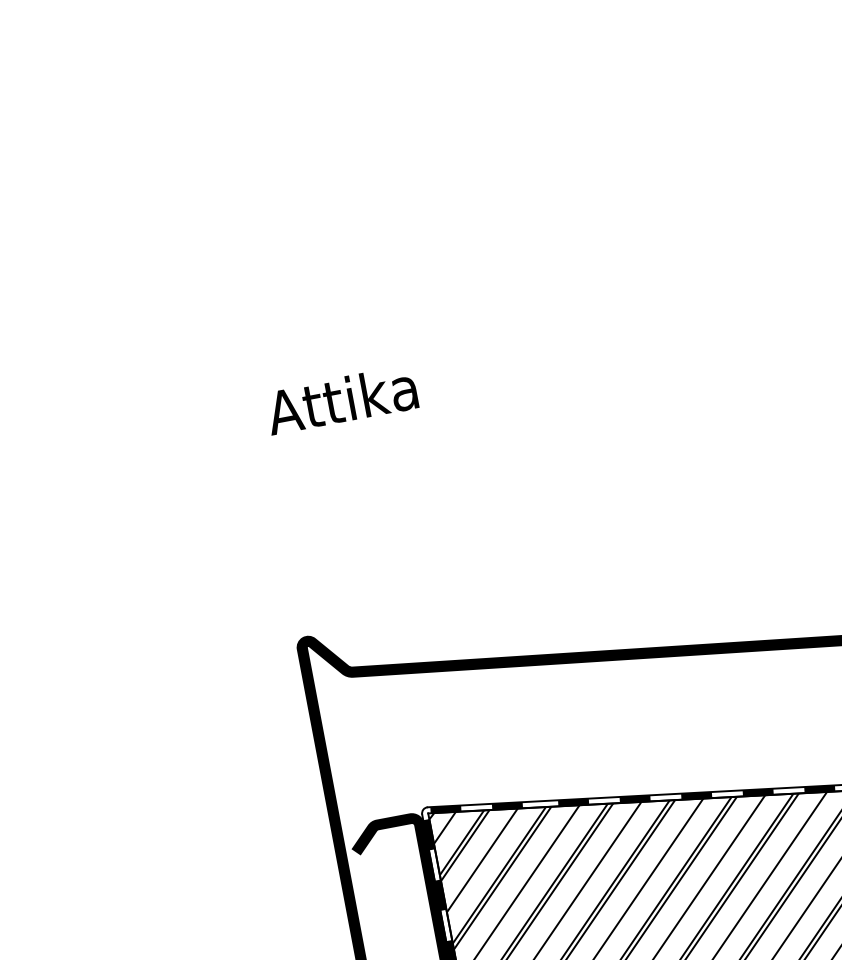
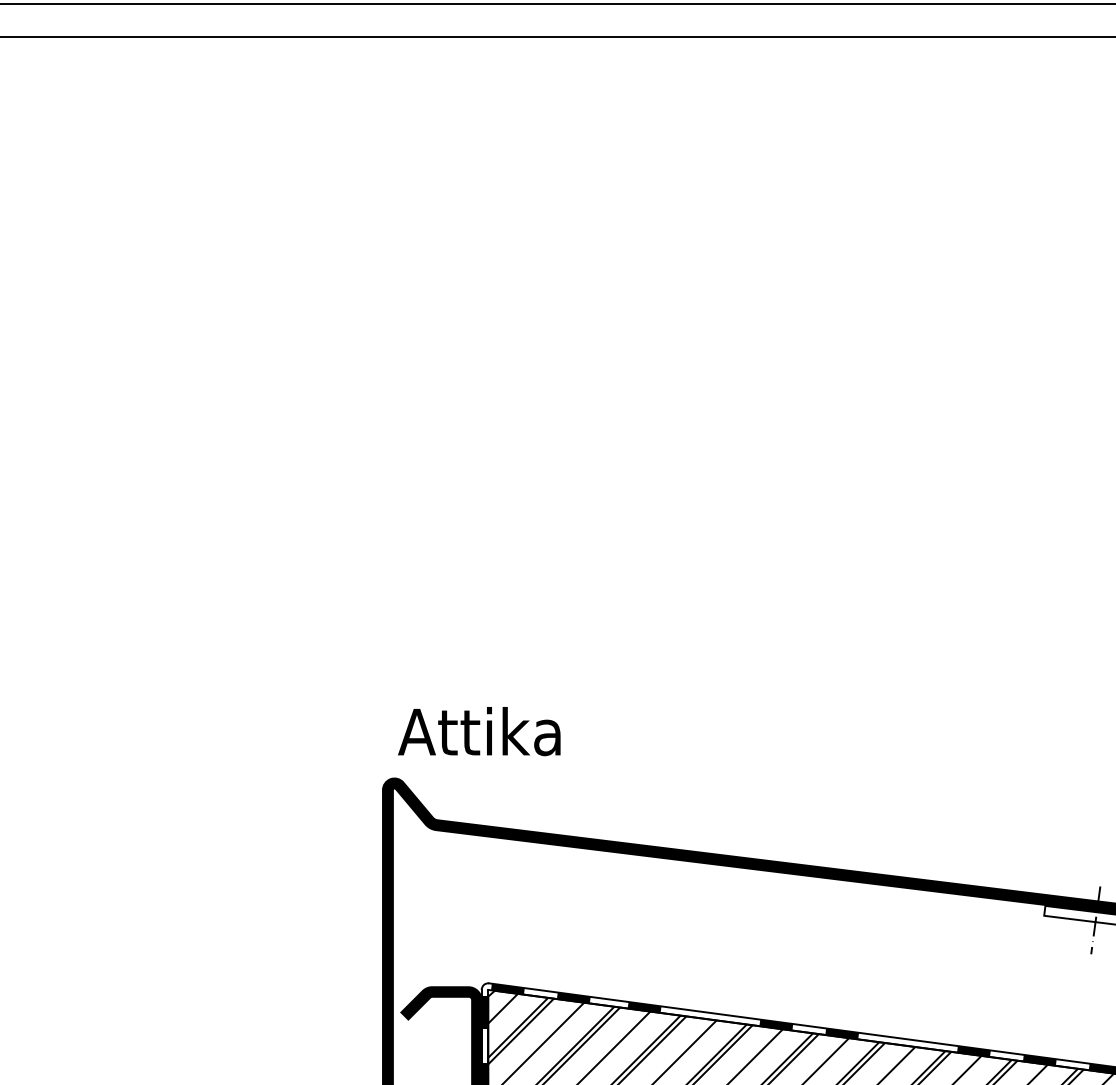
text: (341, 399) -> (479, 731), moved
fill: (819, 789) -> (907, 1042), removed
fill: (635, 798) -> (710, 1015), removed

